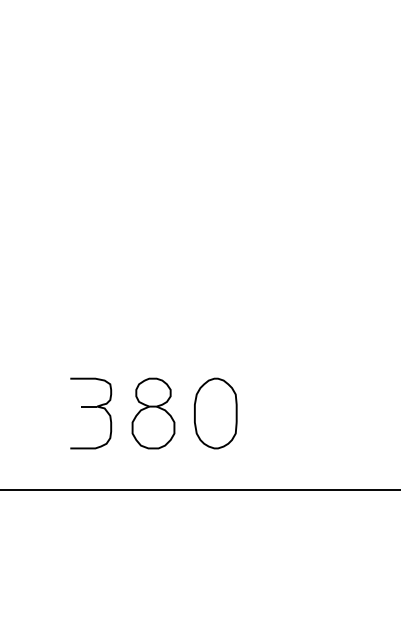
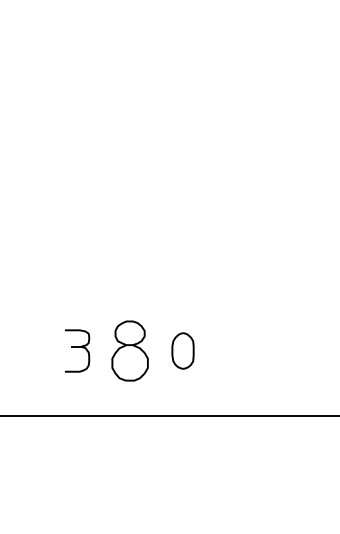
part: (91, 413) -> (77, 350), size x0.7
part: (215, 413) -> (182, 350), size x0.6

